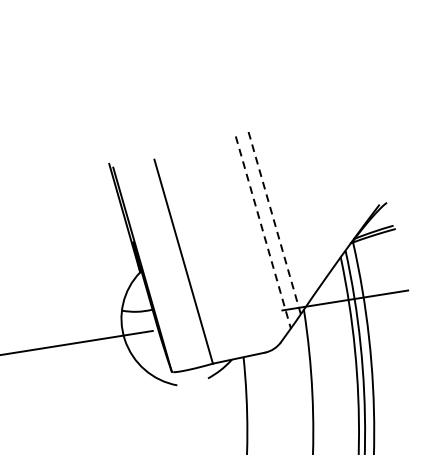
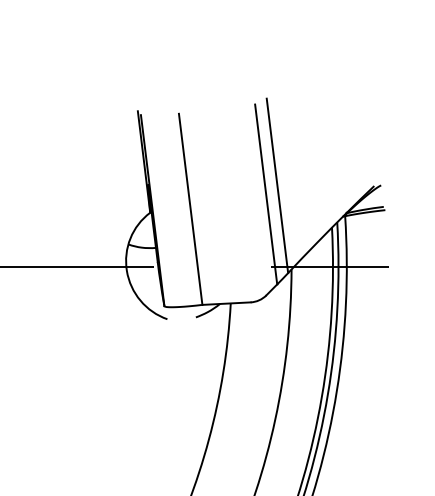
line: (274, 220) -> (277, 185), dashed -> solid
line: (263, 232) -> (266, 194), dashed -> solid

